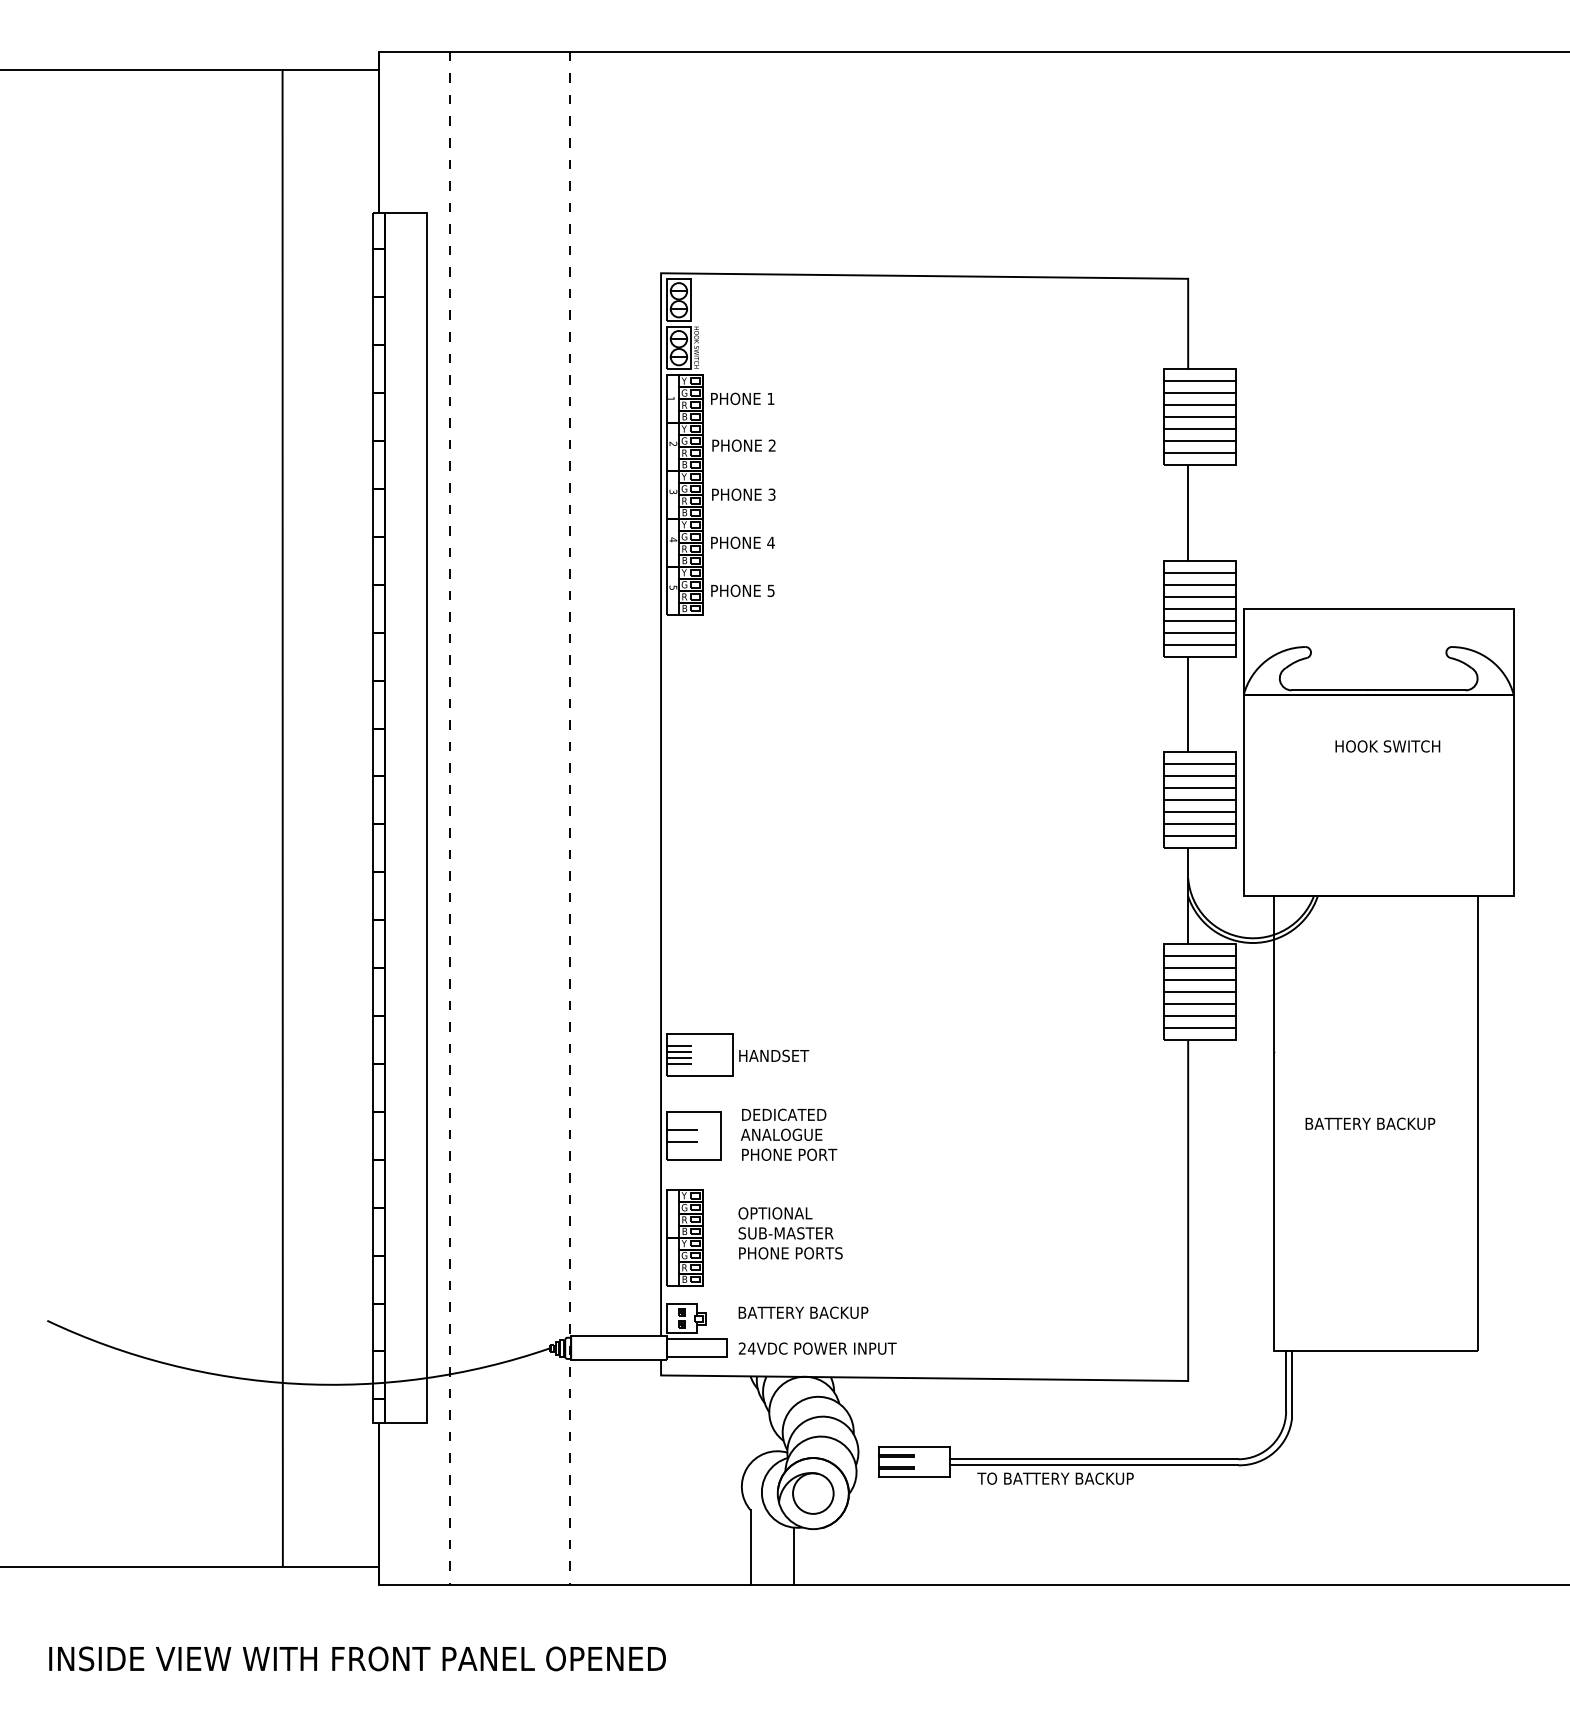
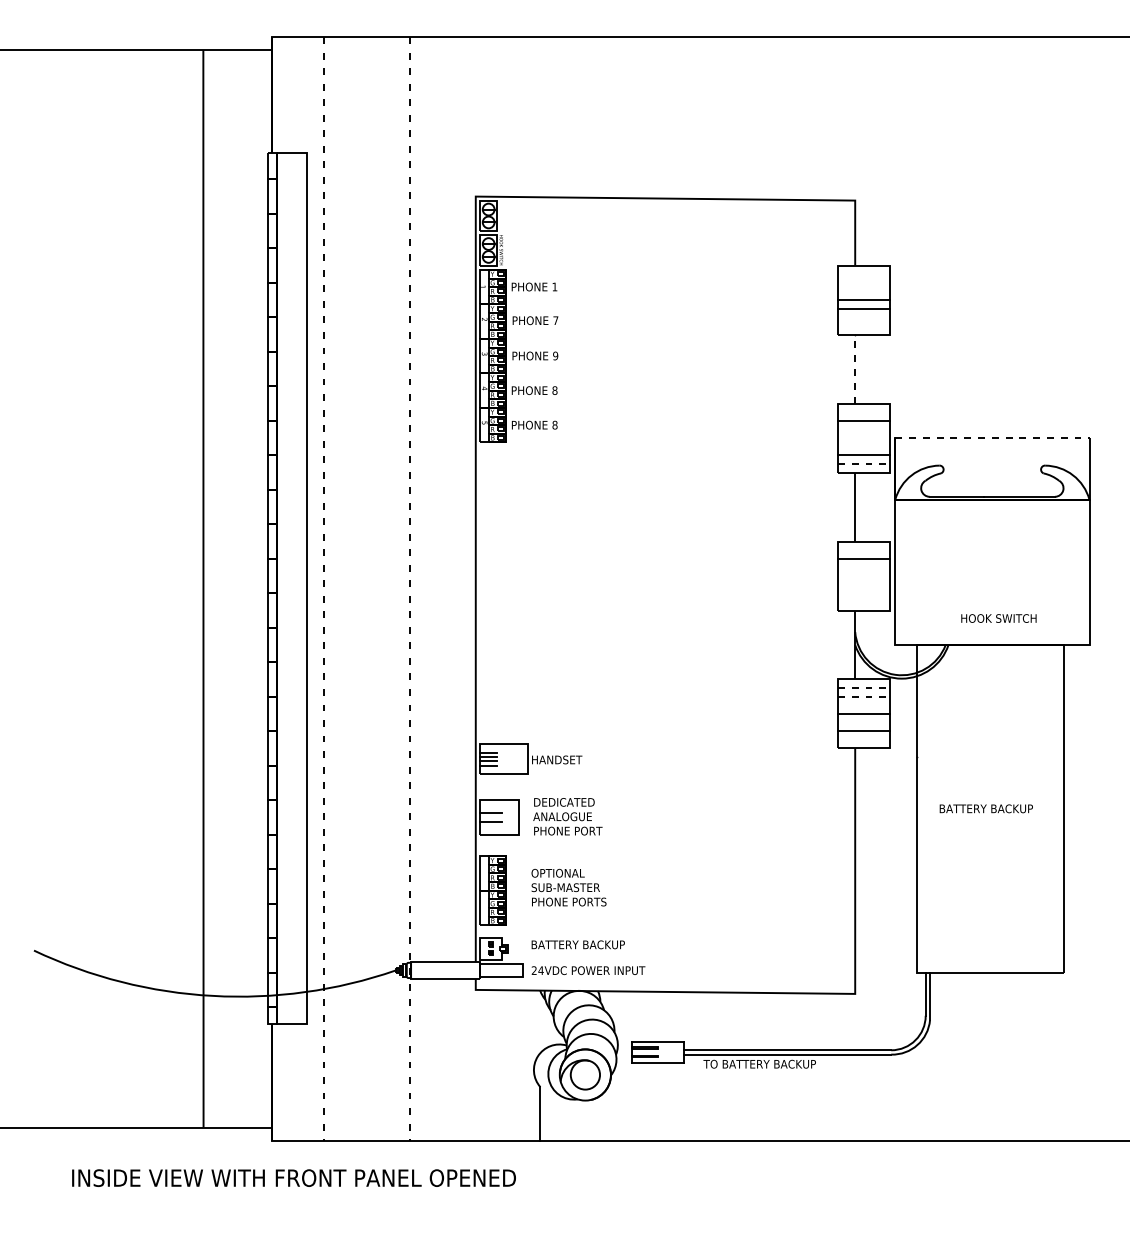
line: (1200, 381) -> (864, 274), removed
line: (1200, 393) -> (864, 283), removed
line: (1200, 405) -> (864, 291), removed
line: (1200, 440) -> (864, 316), removed
text: (771, 445) -> (555, 320), 2 -> 7
line: (1200, 452) -> (864, 325), removed
text: (771, 494) -> (555, 355), 3 -> 9
line: (1188, 512) -> (855, 368), solid -> dashed
text: (770, 542) -> (554, 390), 4 -> 8
line: (1200, 572) -> (864, 411), removed
text: (770, 590) -> (554, 424), 5 -> 8
line: (1200, 596) -> (864, 429), removed
line: (1200, 608) -> (864, 437), removed
line: (1378, 608) -> (992, 437), solid -> dashed
line: (1200, 620) -> (864, 446), removed
line: (1200, 644) -> (864, 463), solid -> dashed
text: (1387, 746) -> (998, 618), moved
line: (1200, 764) -> (864, 550), removed
line: (1200, 788) -> (864, 567), removed
line: (1200, 800) -> (864, 576), removed
line: (1200, 812) -> (864, 584), removed
line: (1200, 824) -> (864, 593), removed
line: (1200, 836) -> (864, 602), removed
line: (1200, 956) -> (864, 688), solid -> dashed
line: (1200, 968) -> (864, 697), solid -> dashed
line: (1200, 980) -> (864, 705), removed
line: (1200, 1004) -> (864, 722), removed
line: (1200, 1028) -> (864, 740), removed
line: (793, 1556) -> (571, 1120), removed
text: (357, 1658) -> (293, 1177), moved

